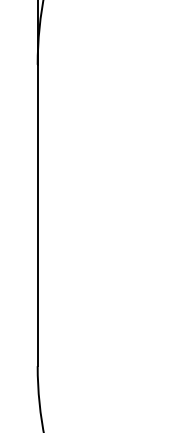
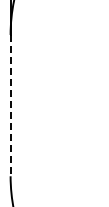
line: (37, 215) -> (10, 105), solid -> dashed

